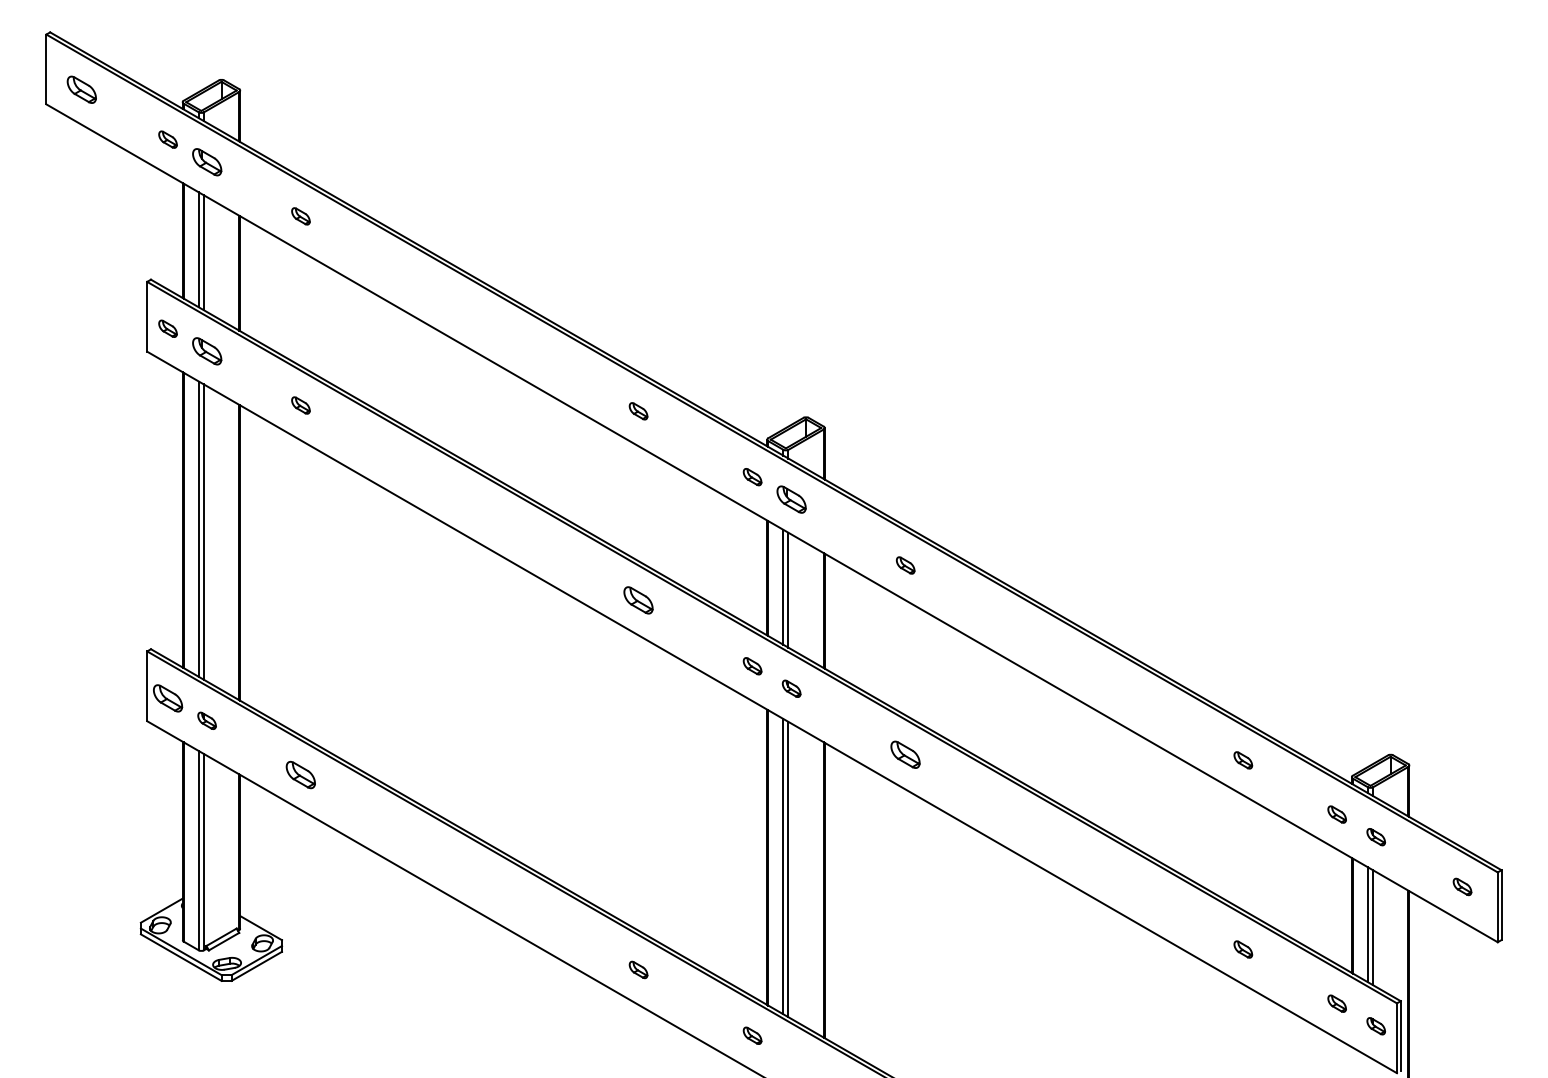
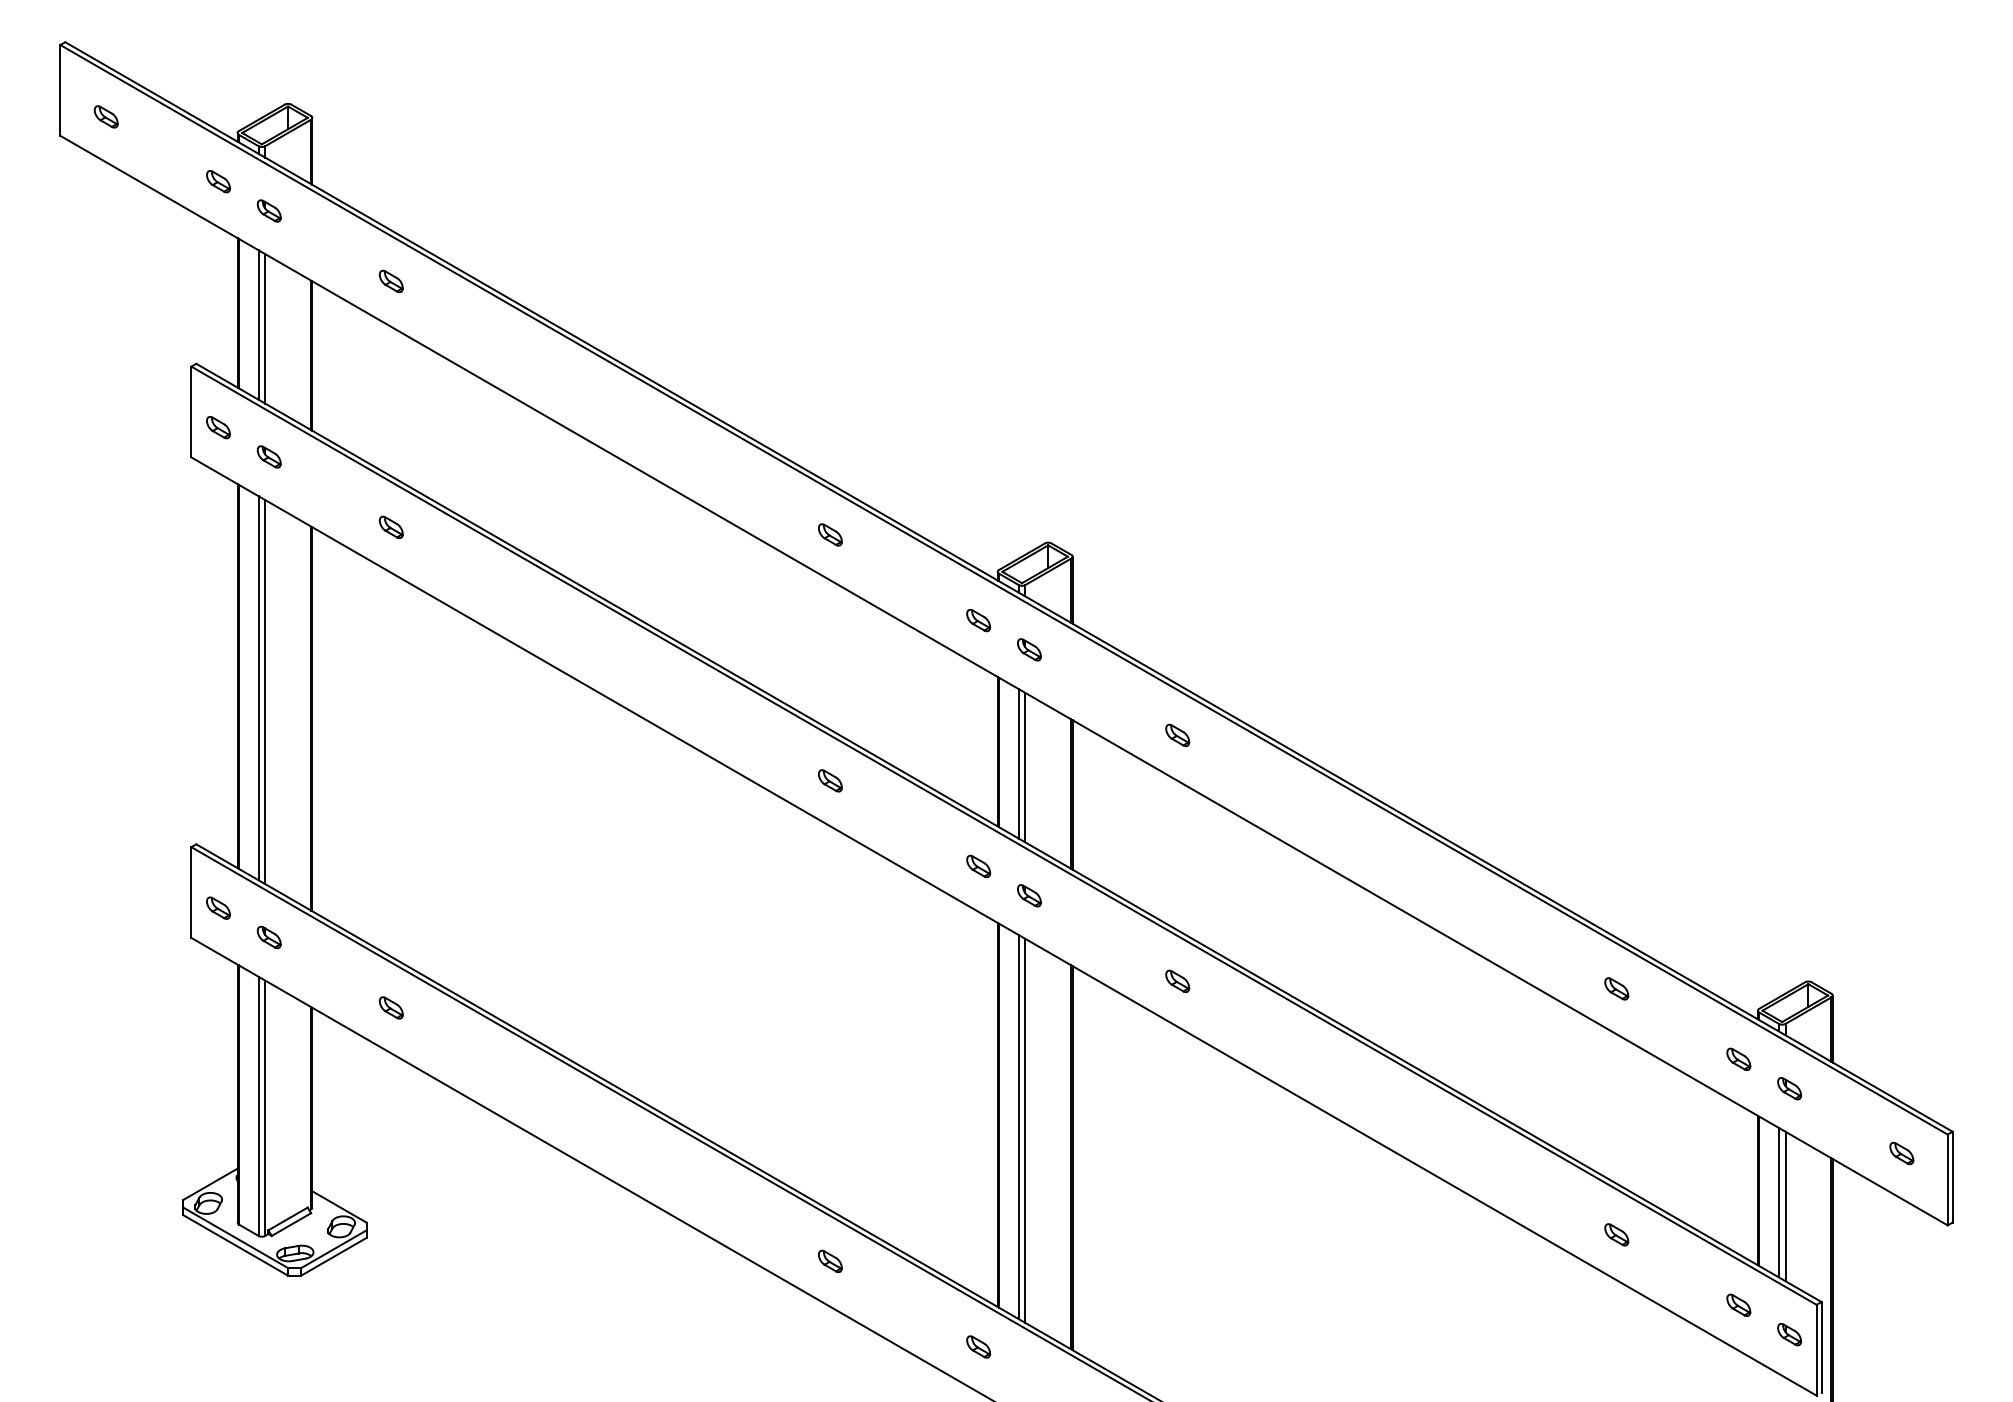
part: (81, 89) -> (105, 116), size x0.62
part: (206, 161) -> (268, 210), size x0.62
part: (206, 350) -> (268, 456), size x0.62
part: (791, 499) -> (1029, 649), size x0.62
part: (638, 600) -> (830, 780), size x0.62
part: (168, 697) -> (218, 907), size x0.62
part: (905, 753) -> (1177, 980), size x0.62
part: (301, 774) -> (391, 1007), size x0.62

